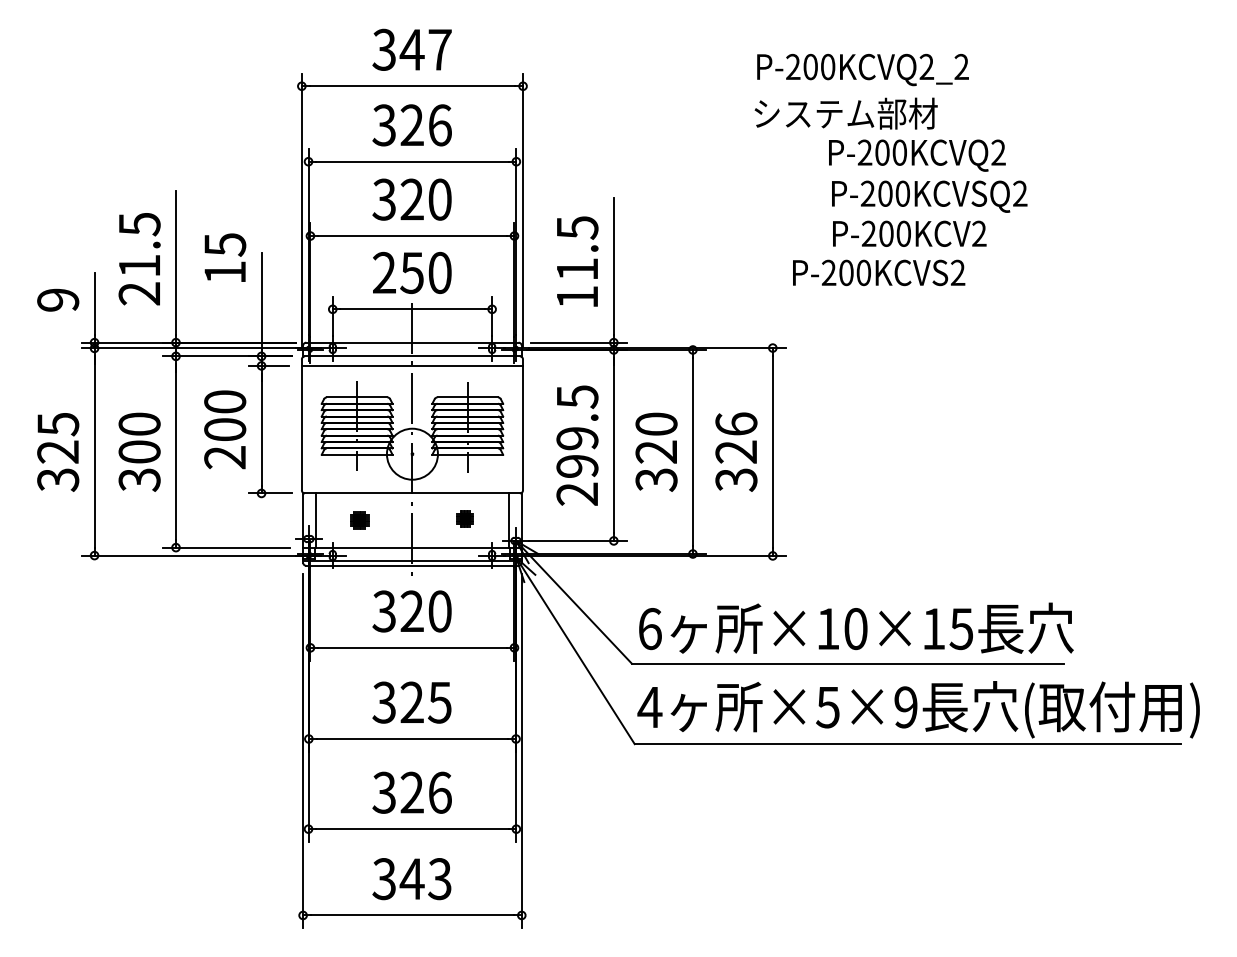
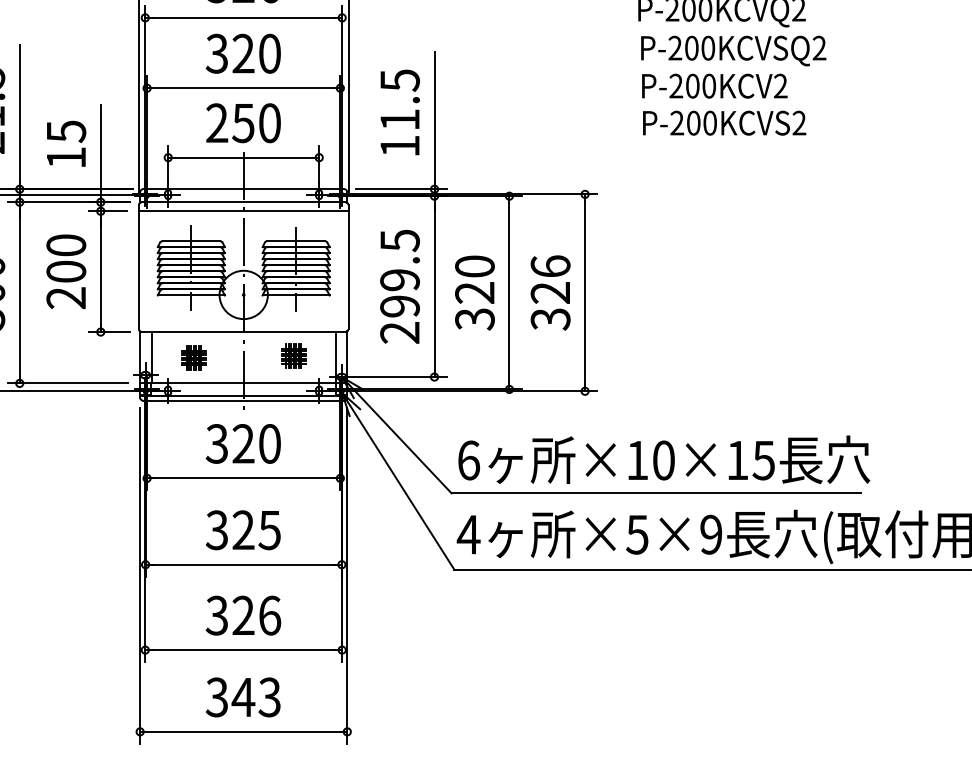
text: (225, 257) -> (66, 143), moved
text: (879, 272) -> (725, 122), moved
part: (464, 518) -> (293, 355), size x1.67
part: (359, 520) -> (193, 357), size x1.43

